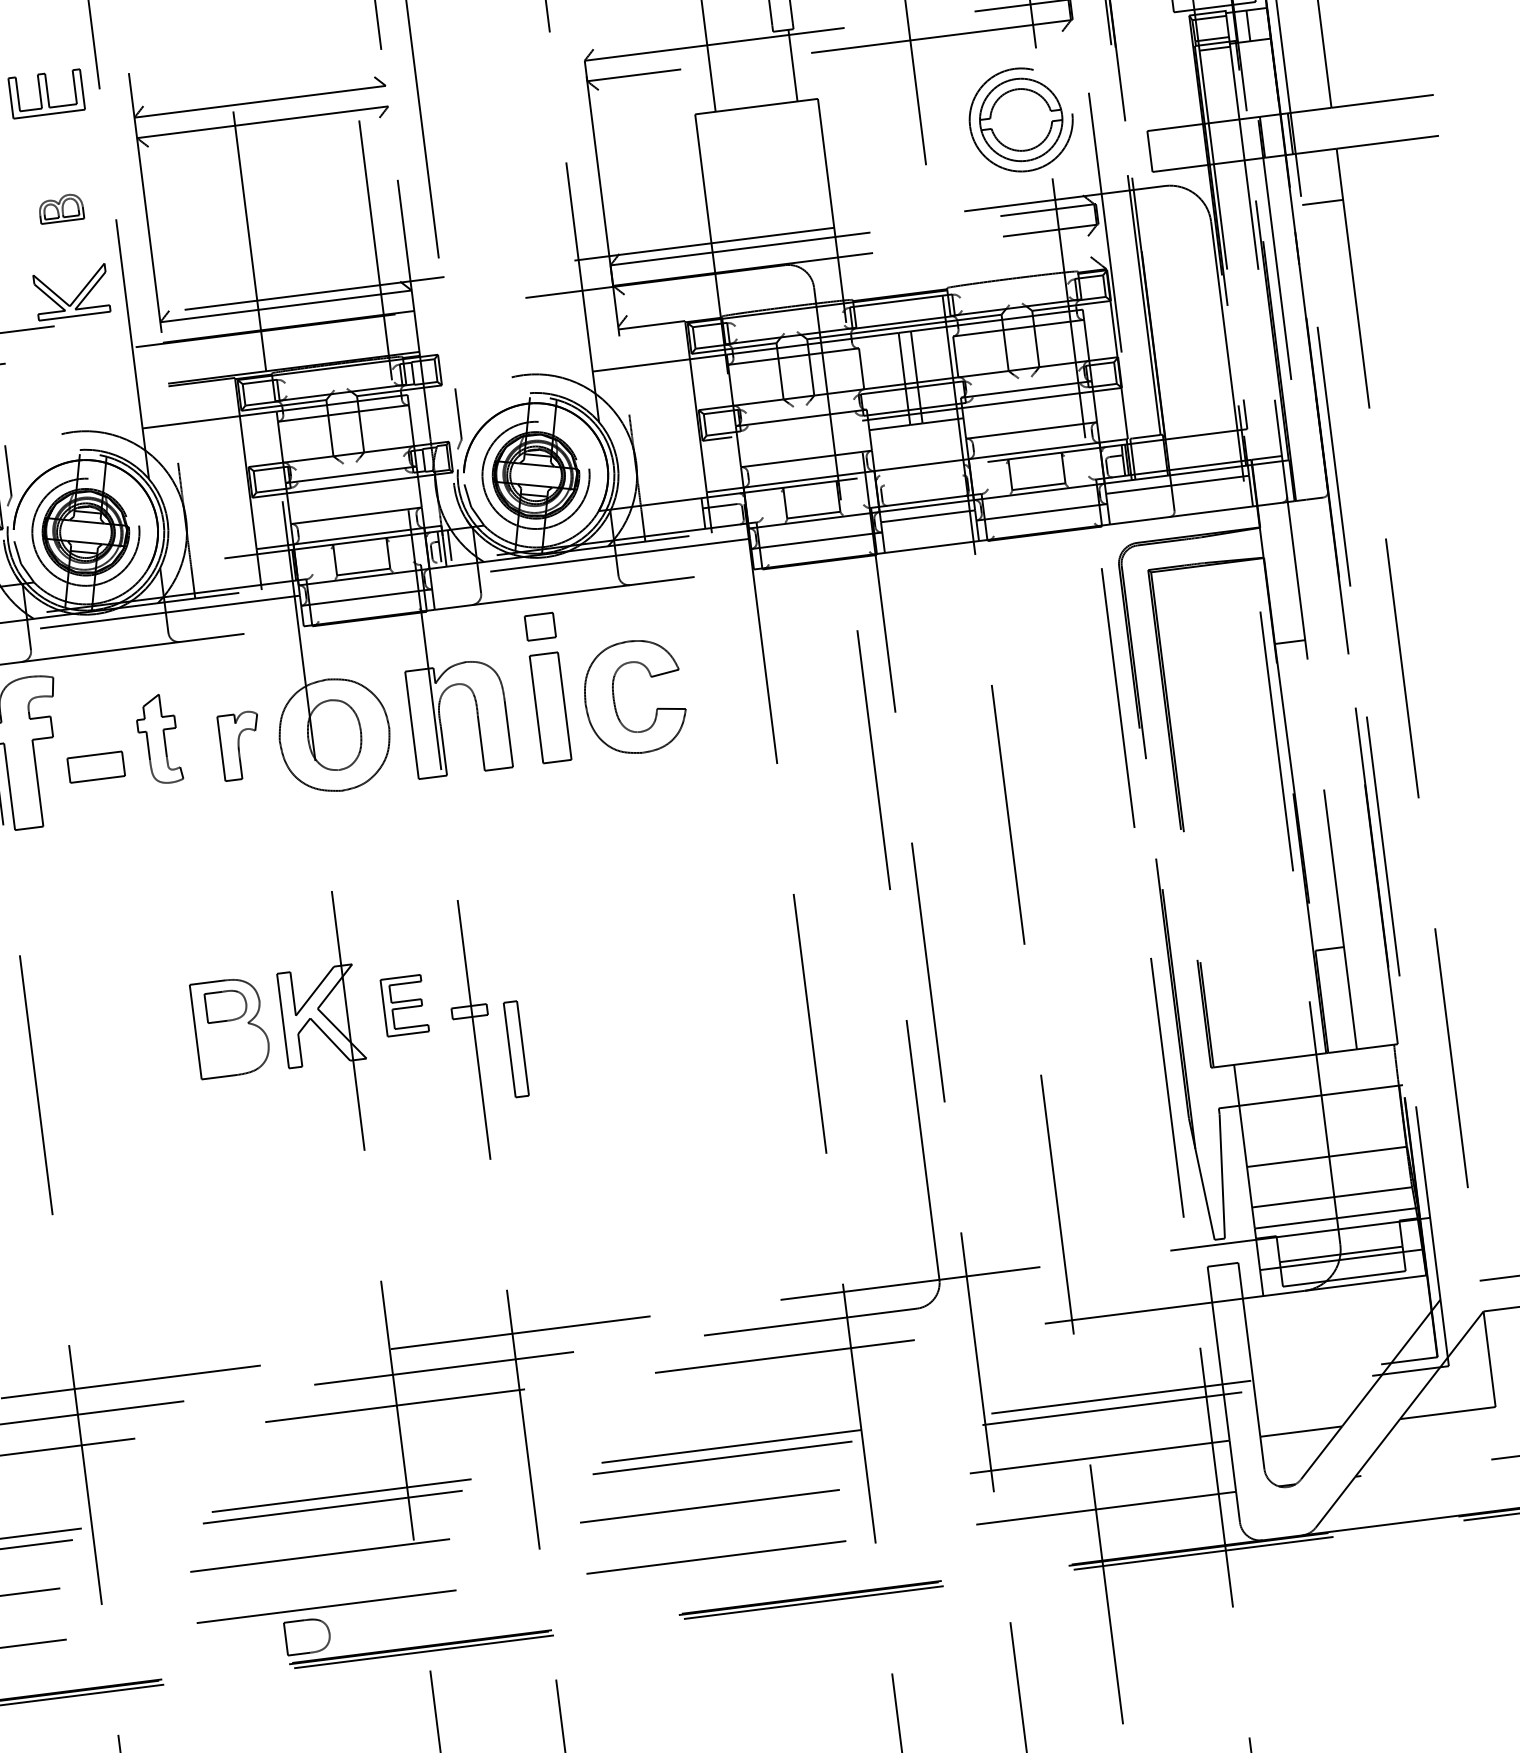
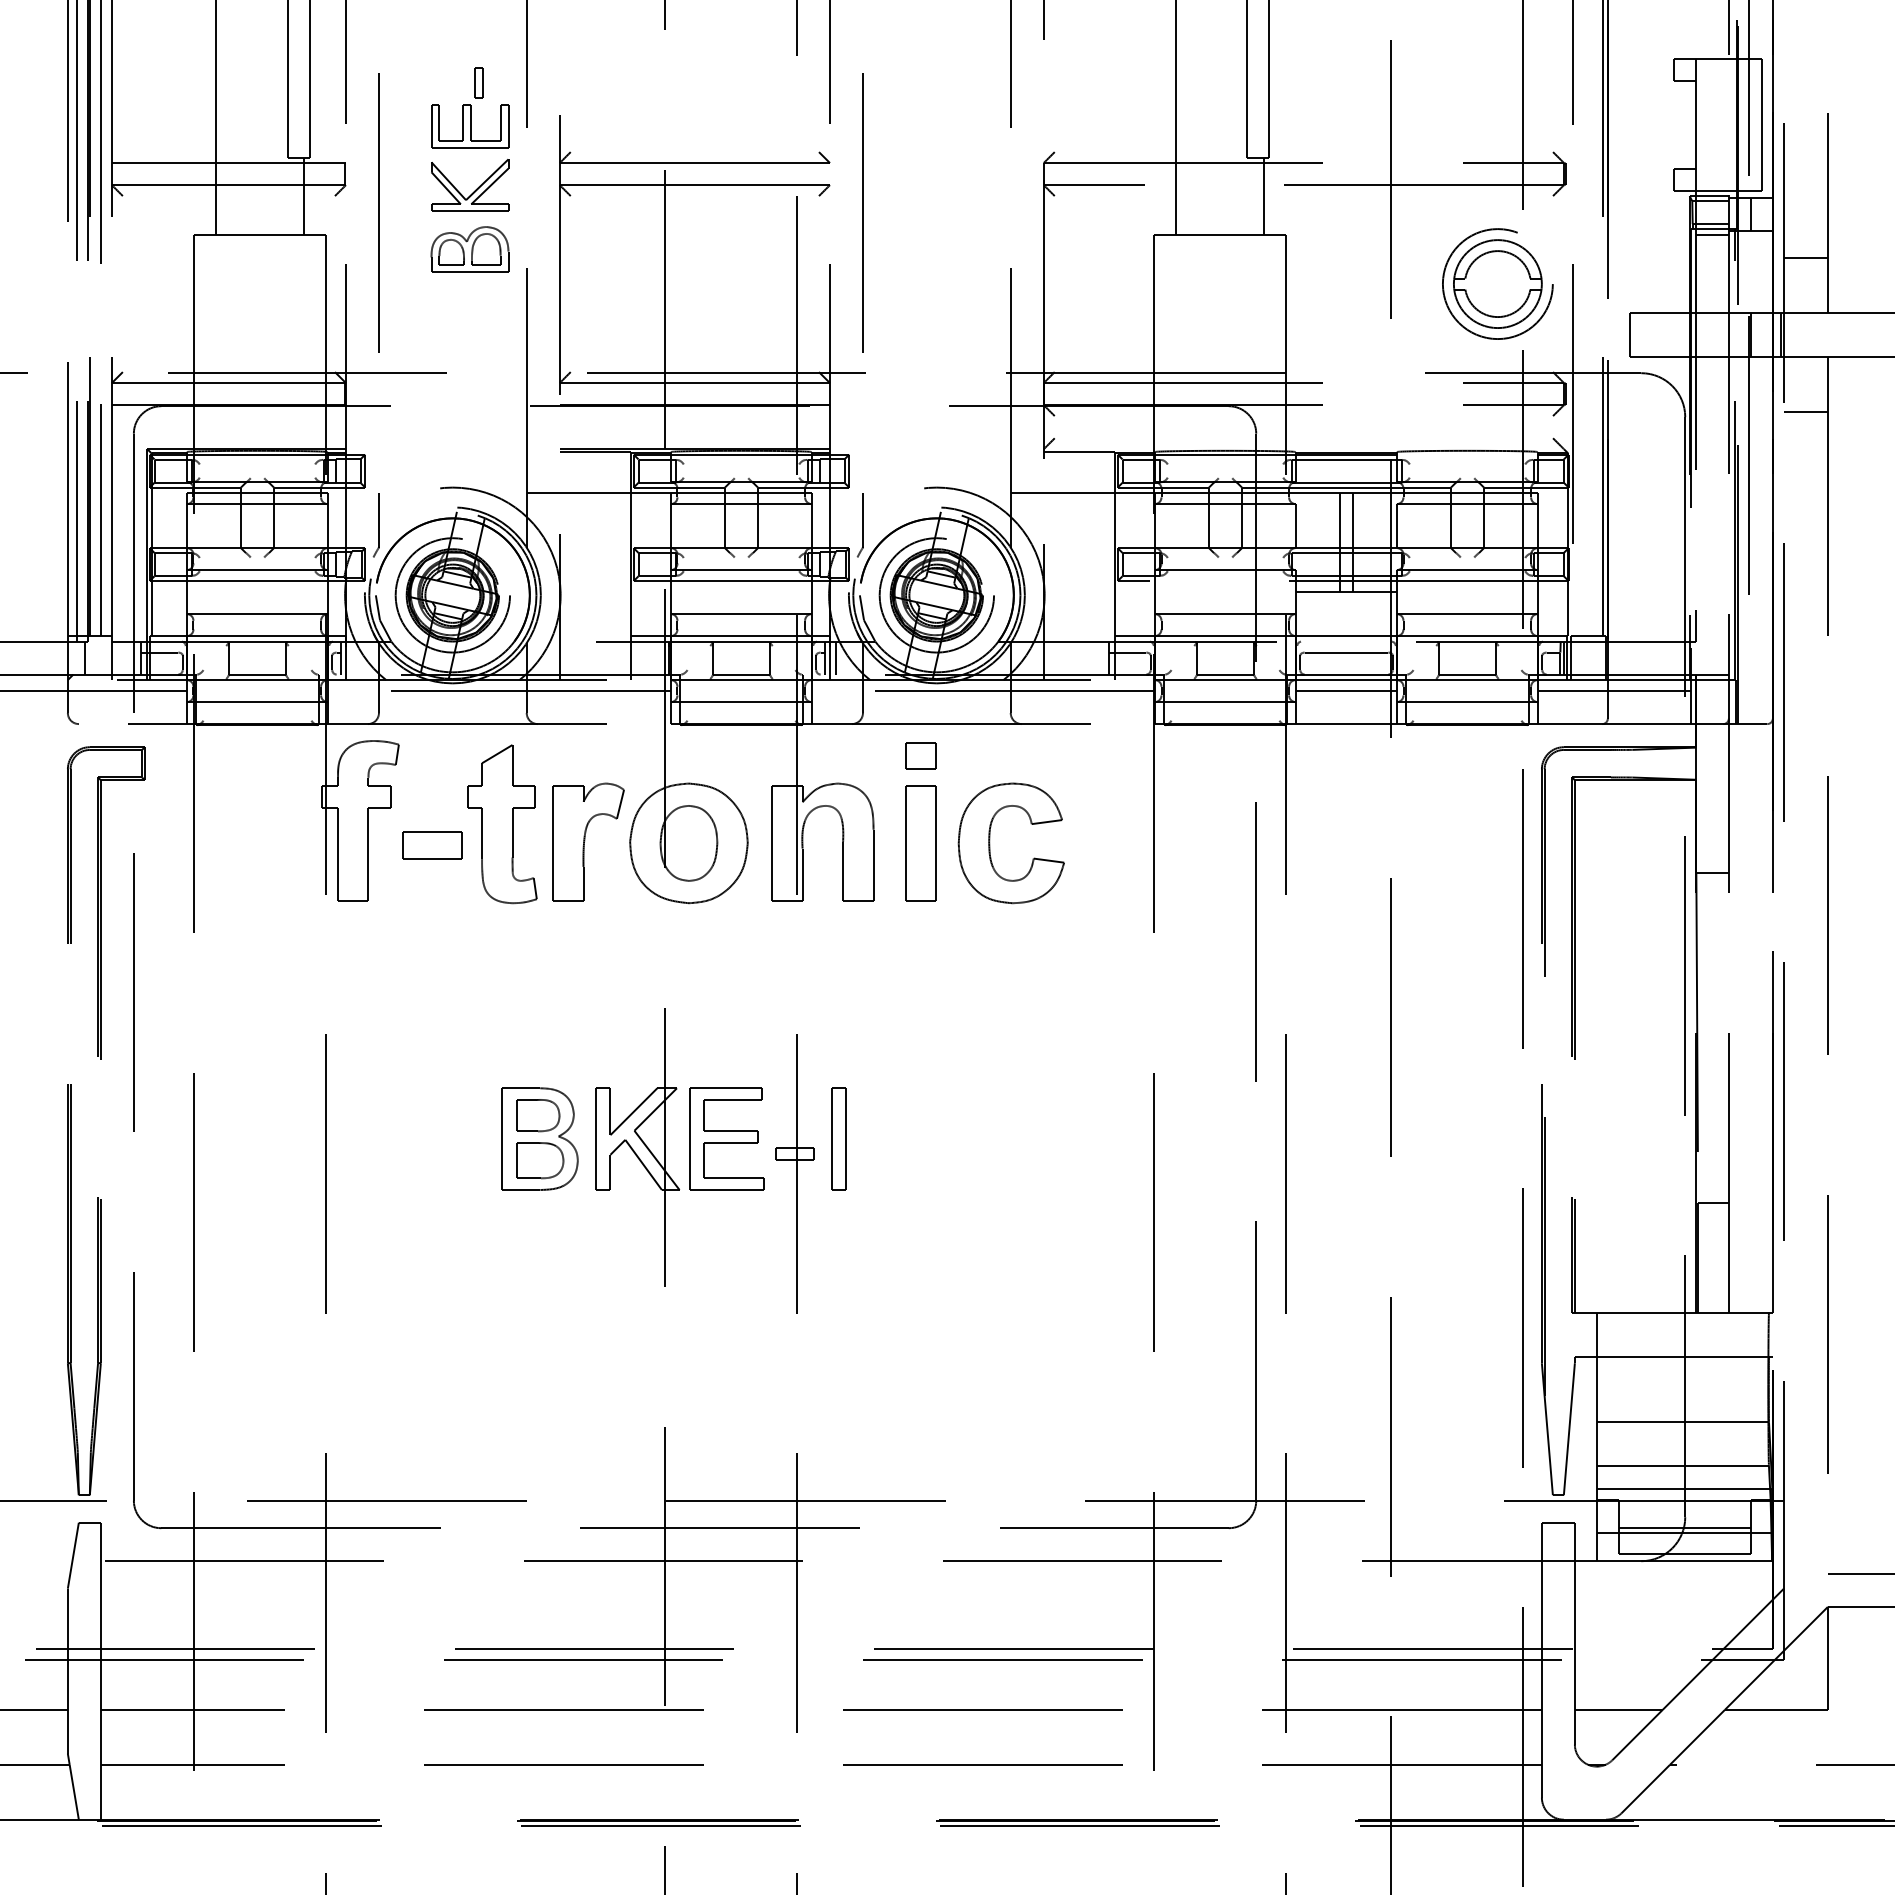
part: (49, 52) -> (478, 82), added
line: (1304, 59) -> (1805, 257), added
part: (60, 208) -> (469, 249), size x1.67
part: (77, 295) -> (475, 189), moved
line: (923, 480) -> (1346, 652), added
part: (159, 739) -> (502, 824), size x1.67
part: (240, 745) -> (588, 841), size x1.67
part: (404, 1005) -> (726, 1138), size x1.67
part: (515, 1048) -> (838, 1138), moved
part: (308, 1636) -> (540, 1160), moved

